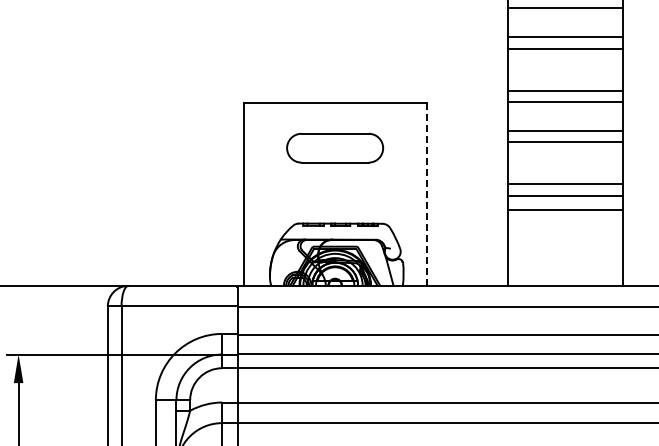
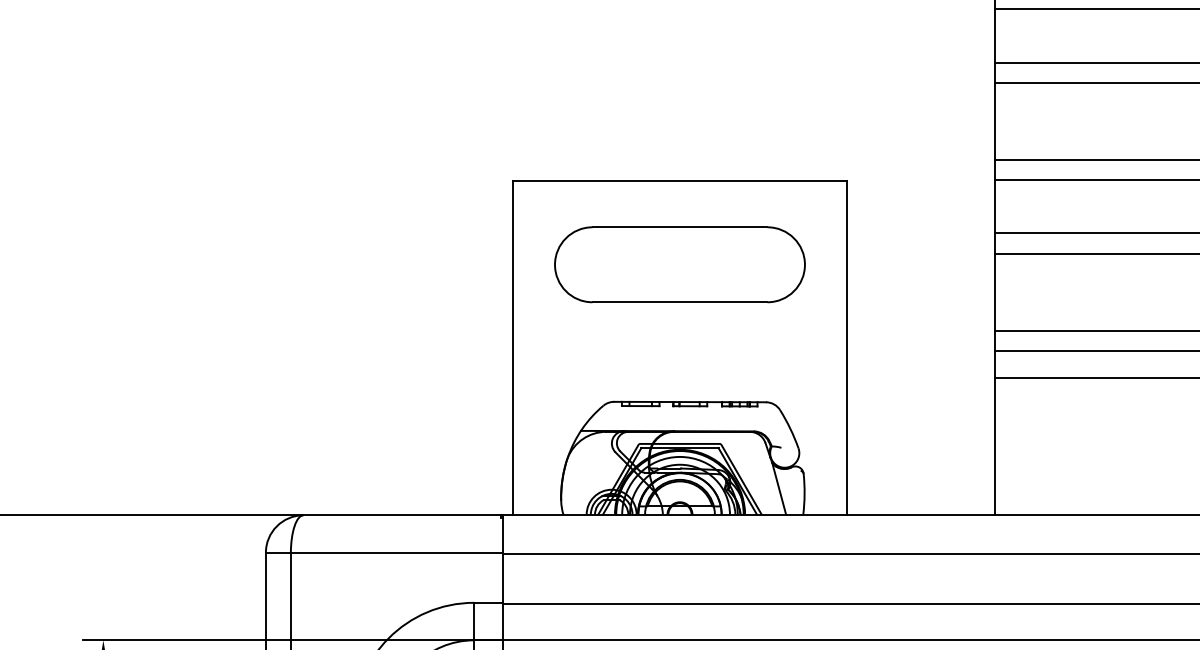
part: (334, 147) -> (678, 263), size x1.43
line: (426, 194) -> (846, 348), dashed -> solid

